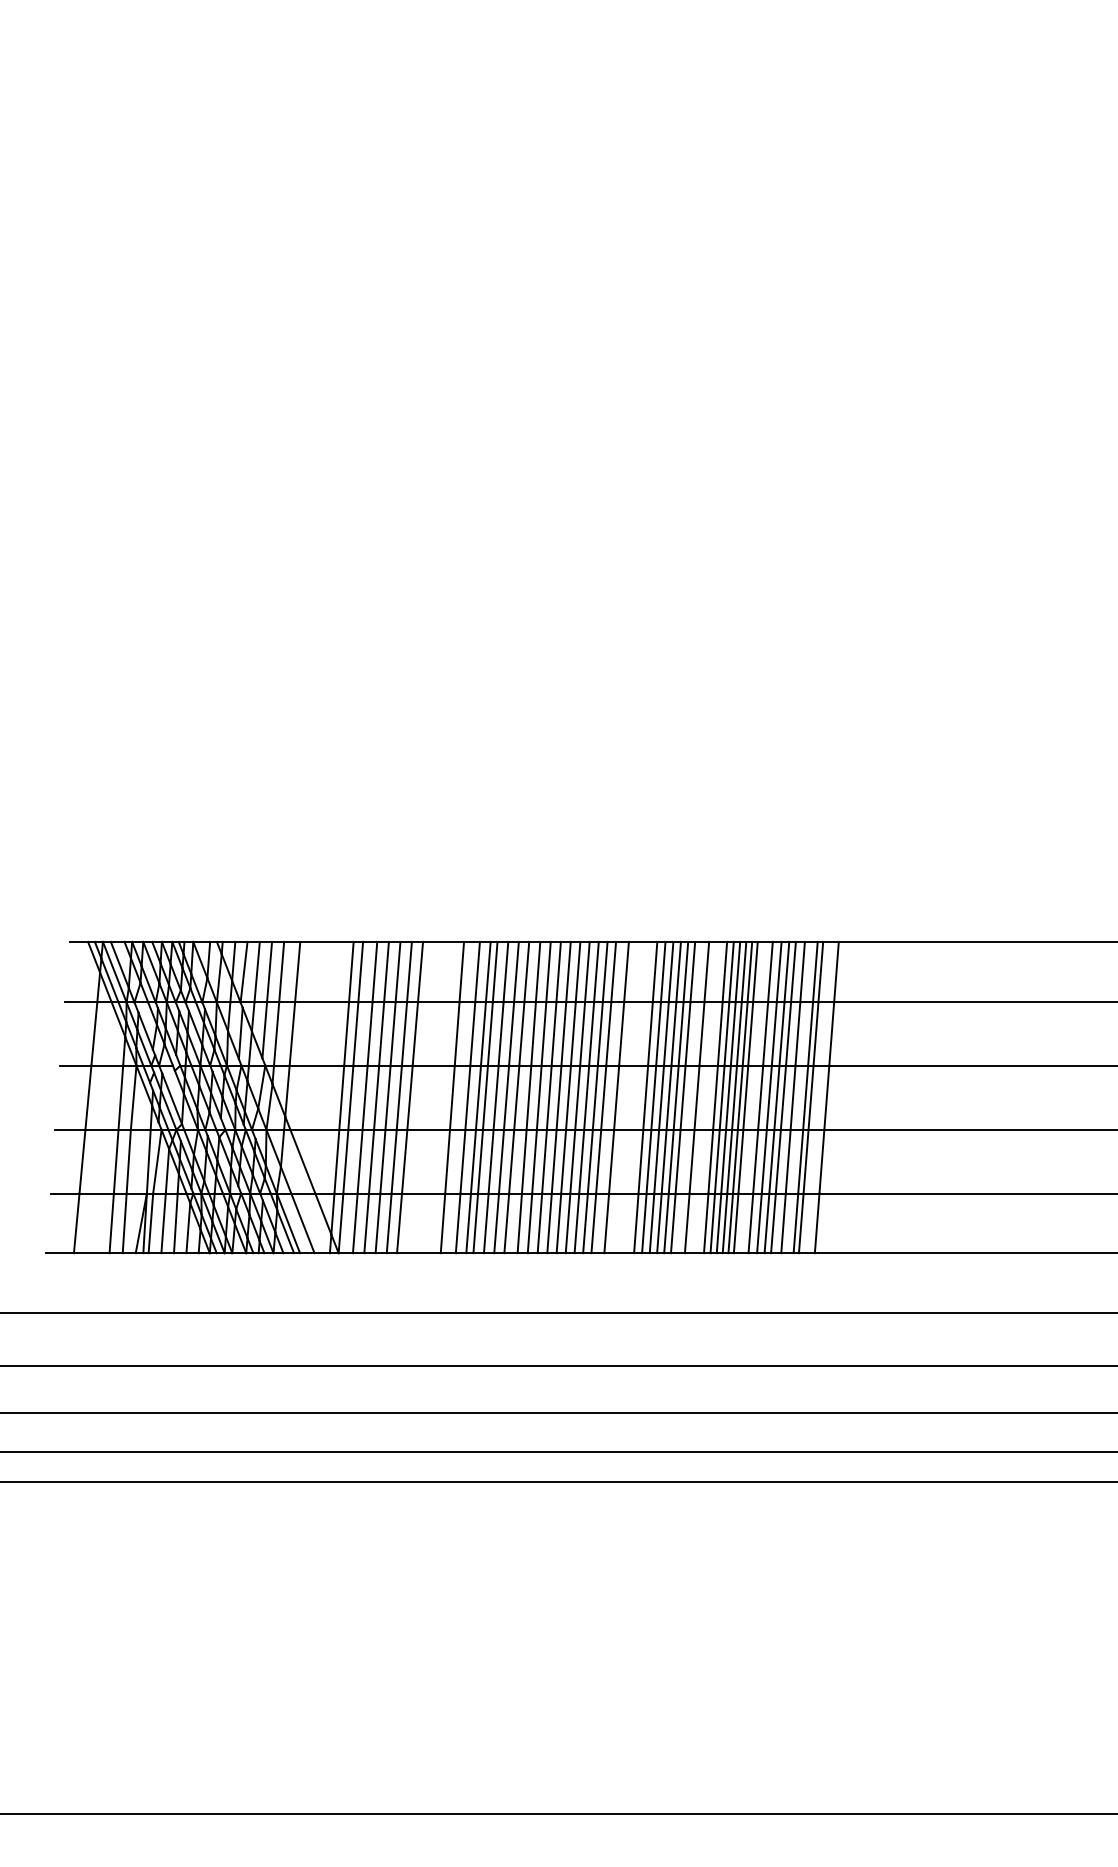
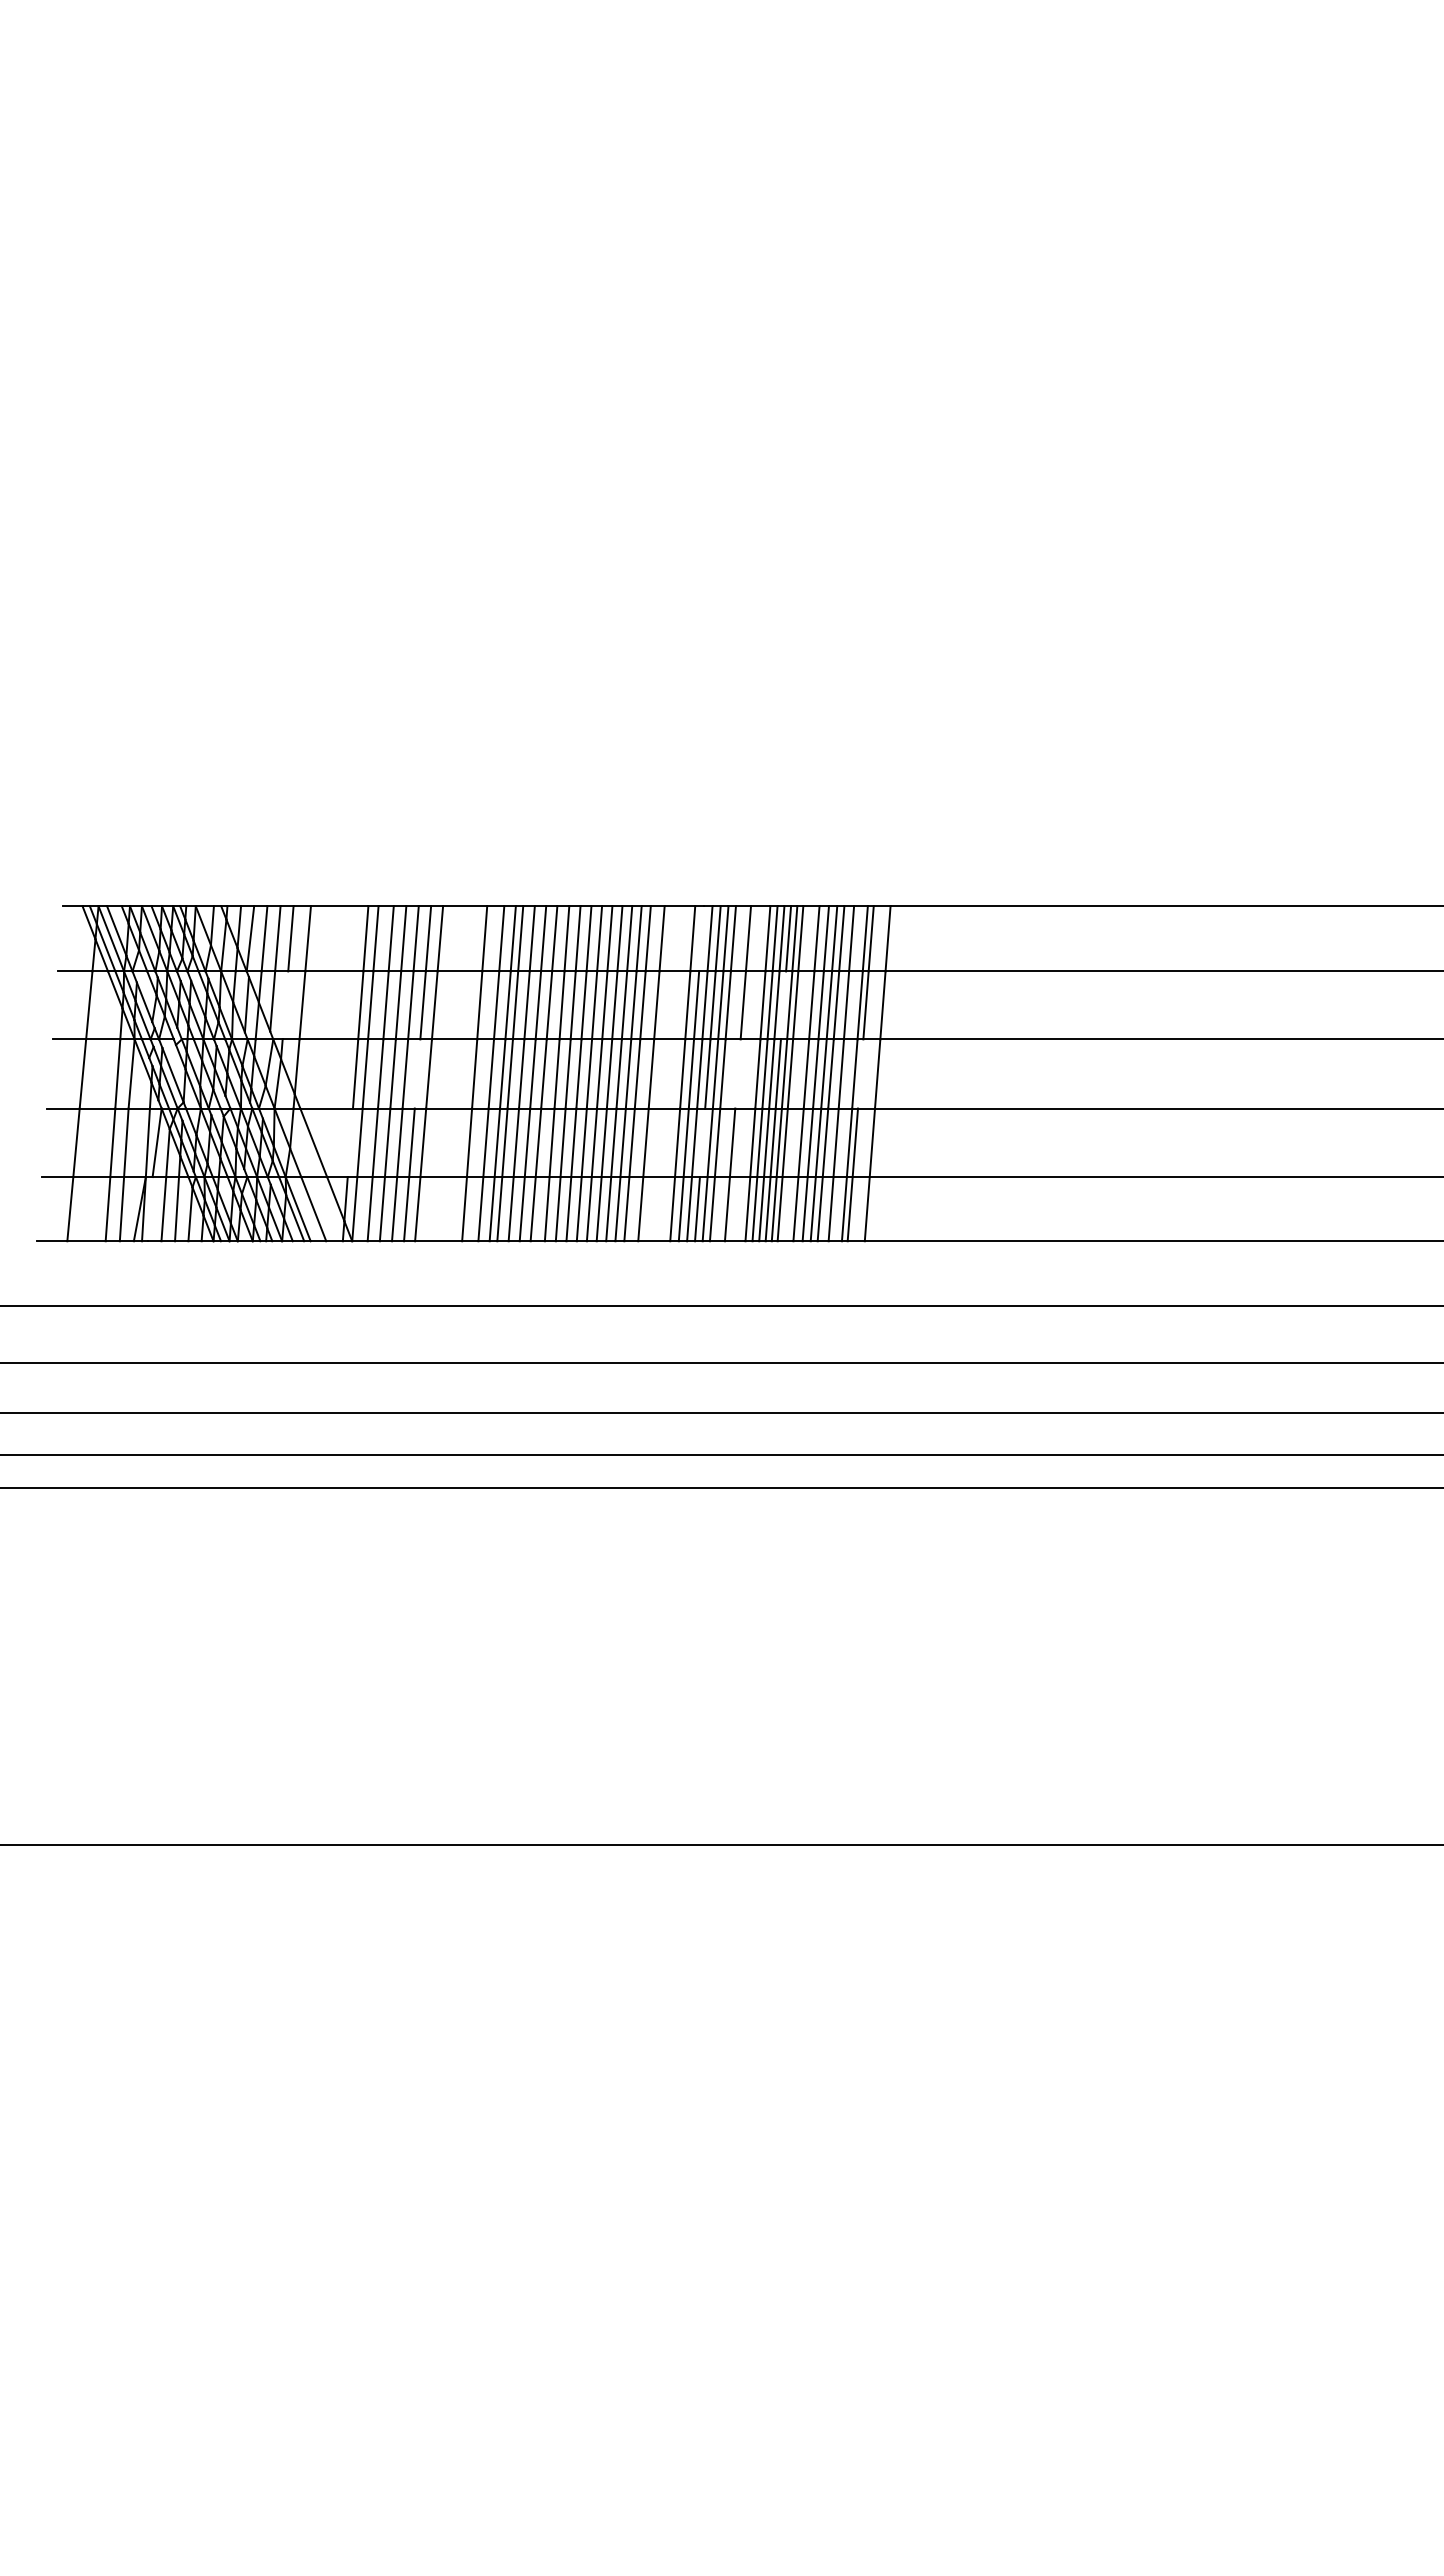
line: (663, 971) -> (701, 938), removed
line: (276, 1034) -> (285, 1005), removed
line: (739, 1034) -> (783, 1005), removed
line: (399, 1097) -> (417, 1073), removed
line: (696, 1097) -> (737, 1073), removed
line: (810, 1097) -> (860, 1073), removed
line: (336, 1161) -> (349, 1142), removed
line: (664, 1161) -> (702, 1142), removed
line: (150, 1223) -> (149, 1209), removed

